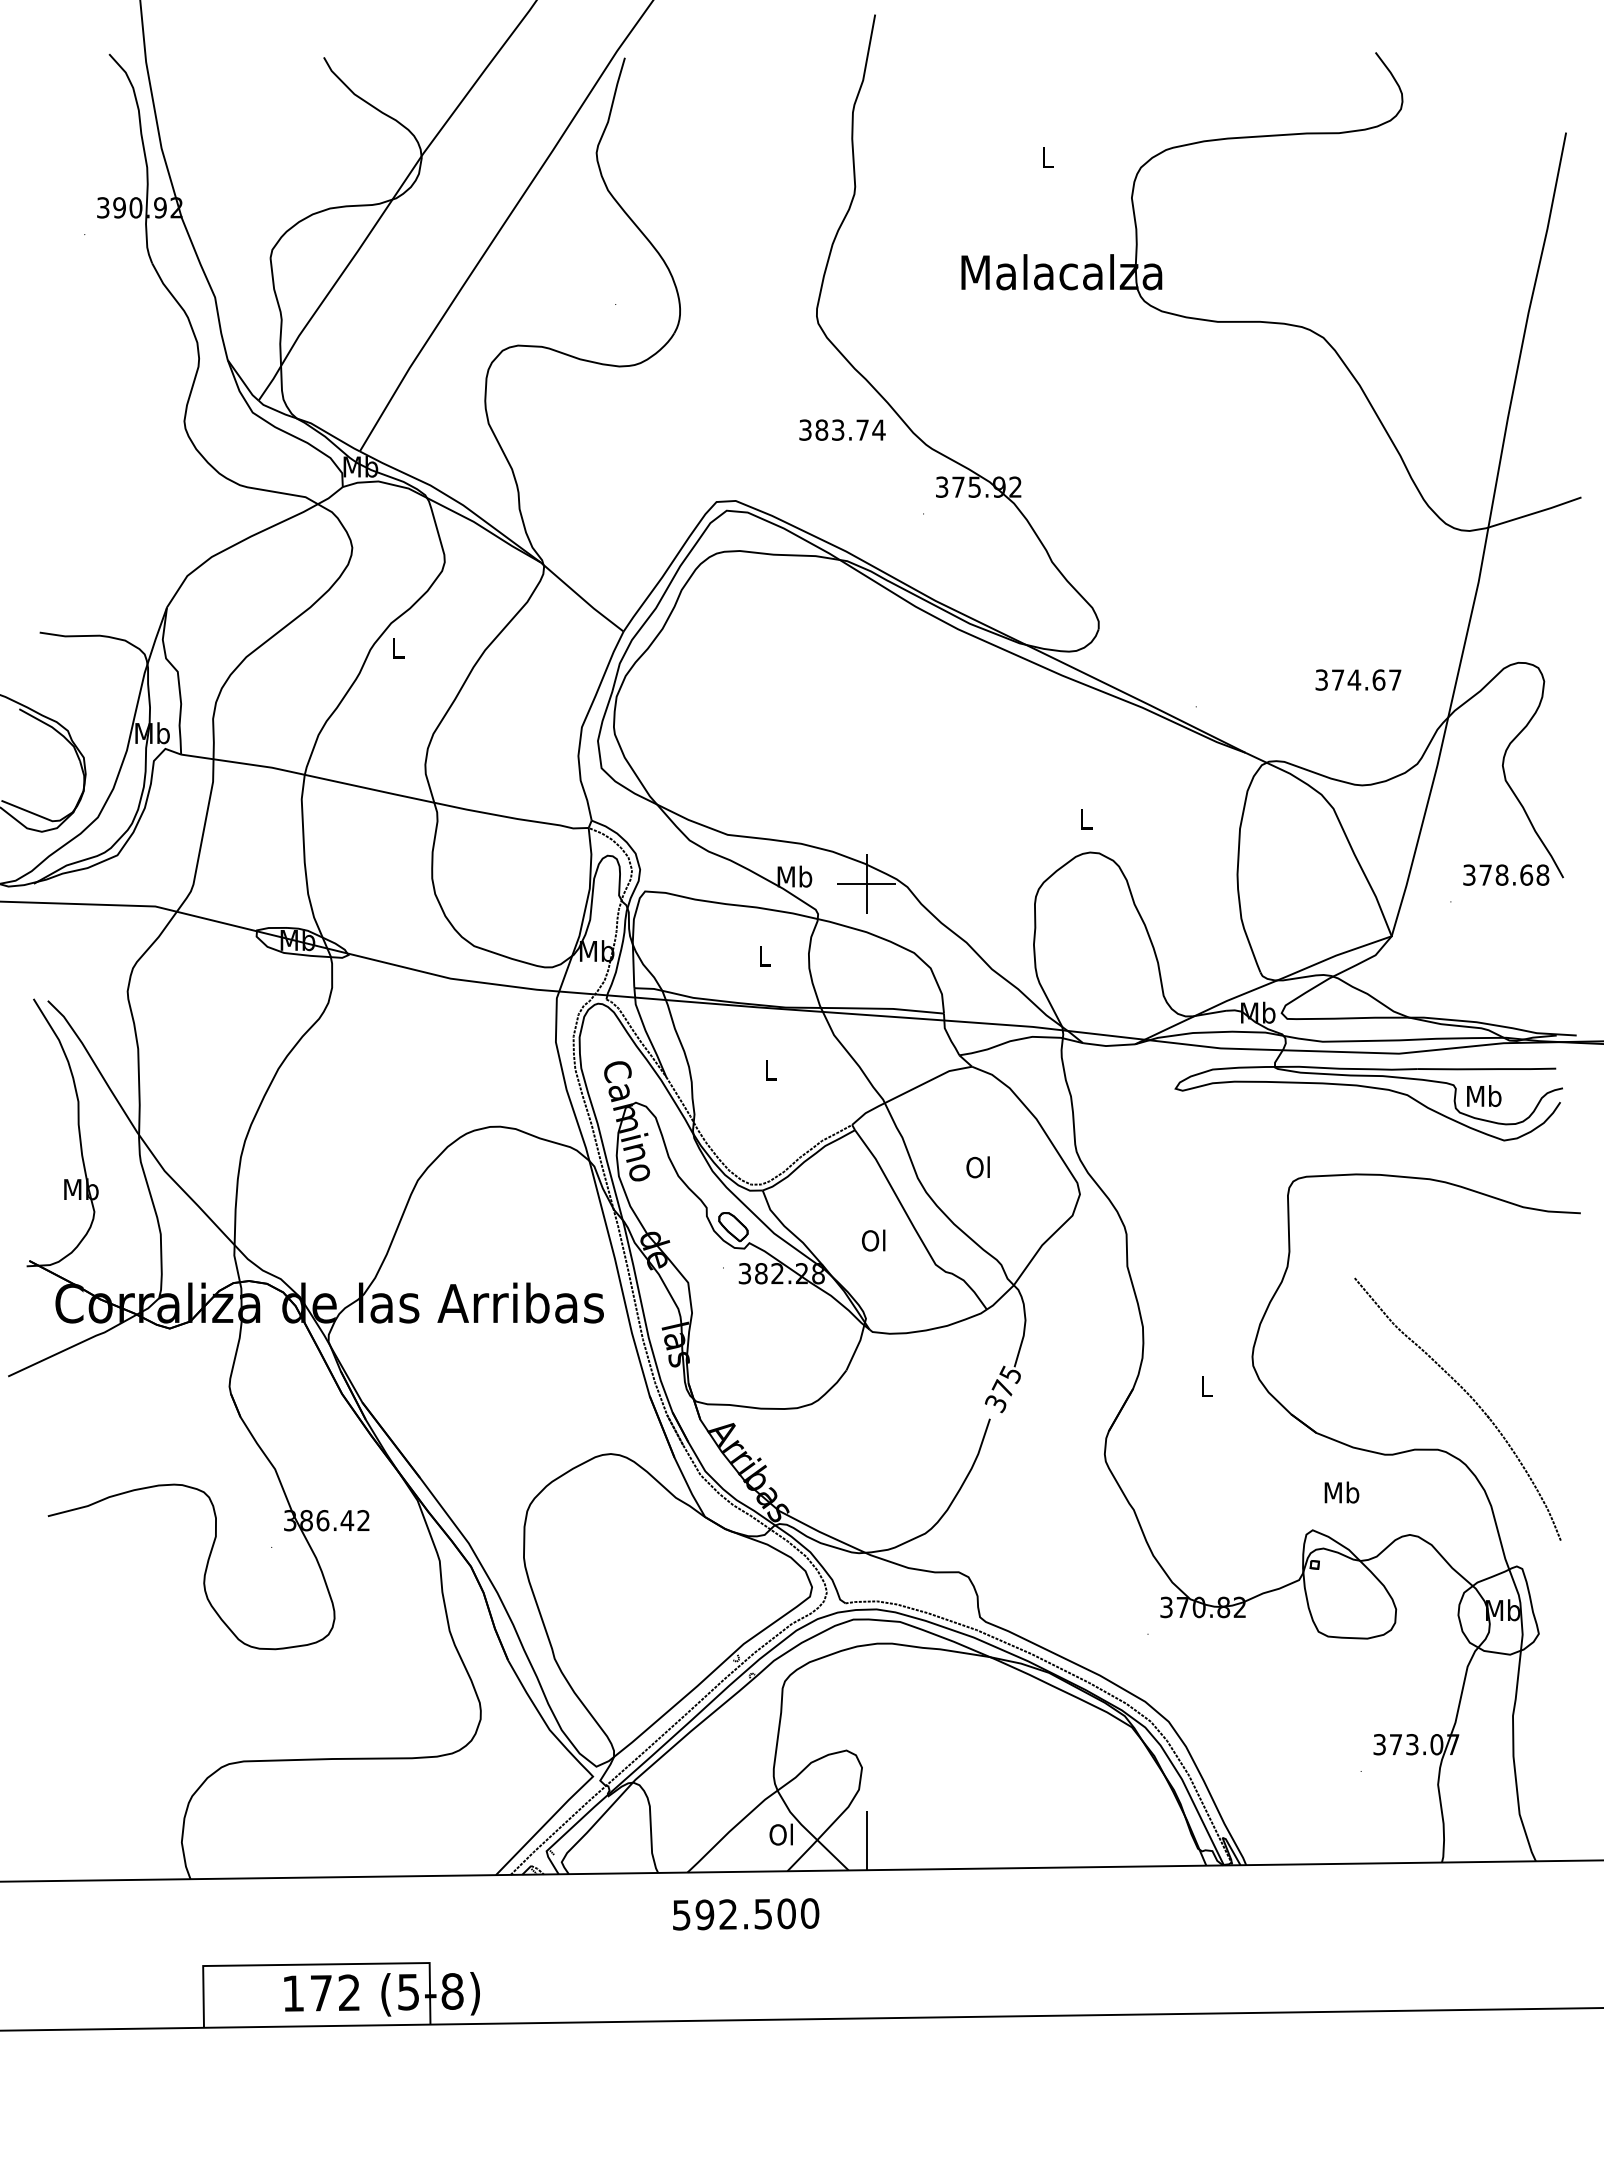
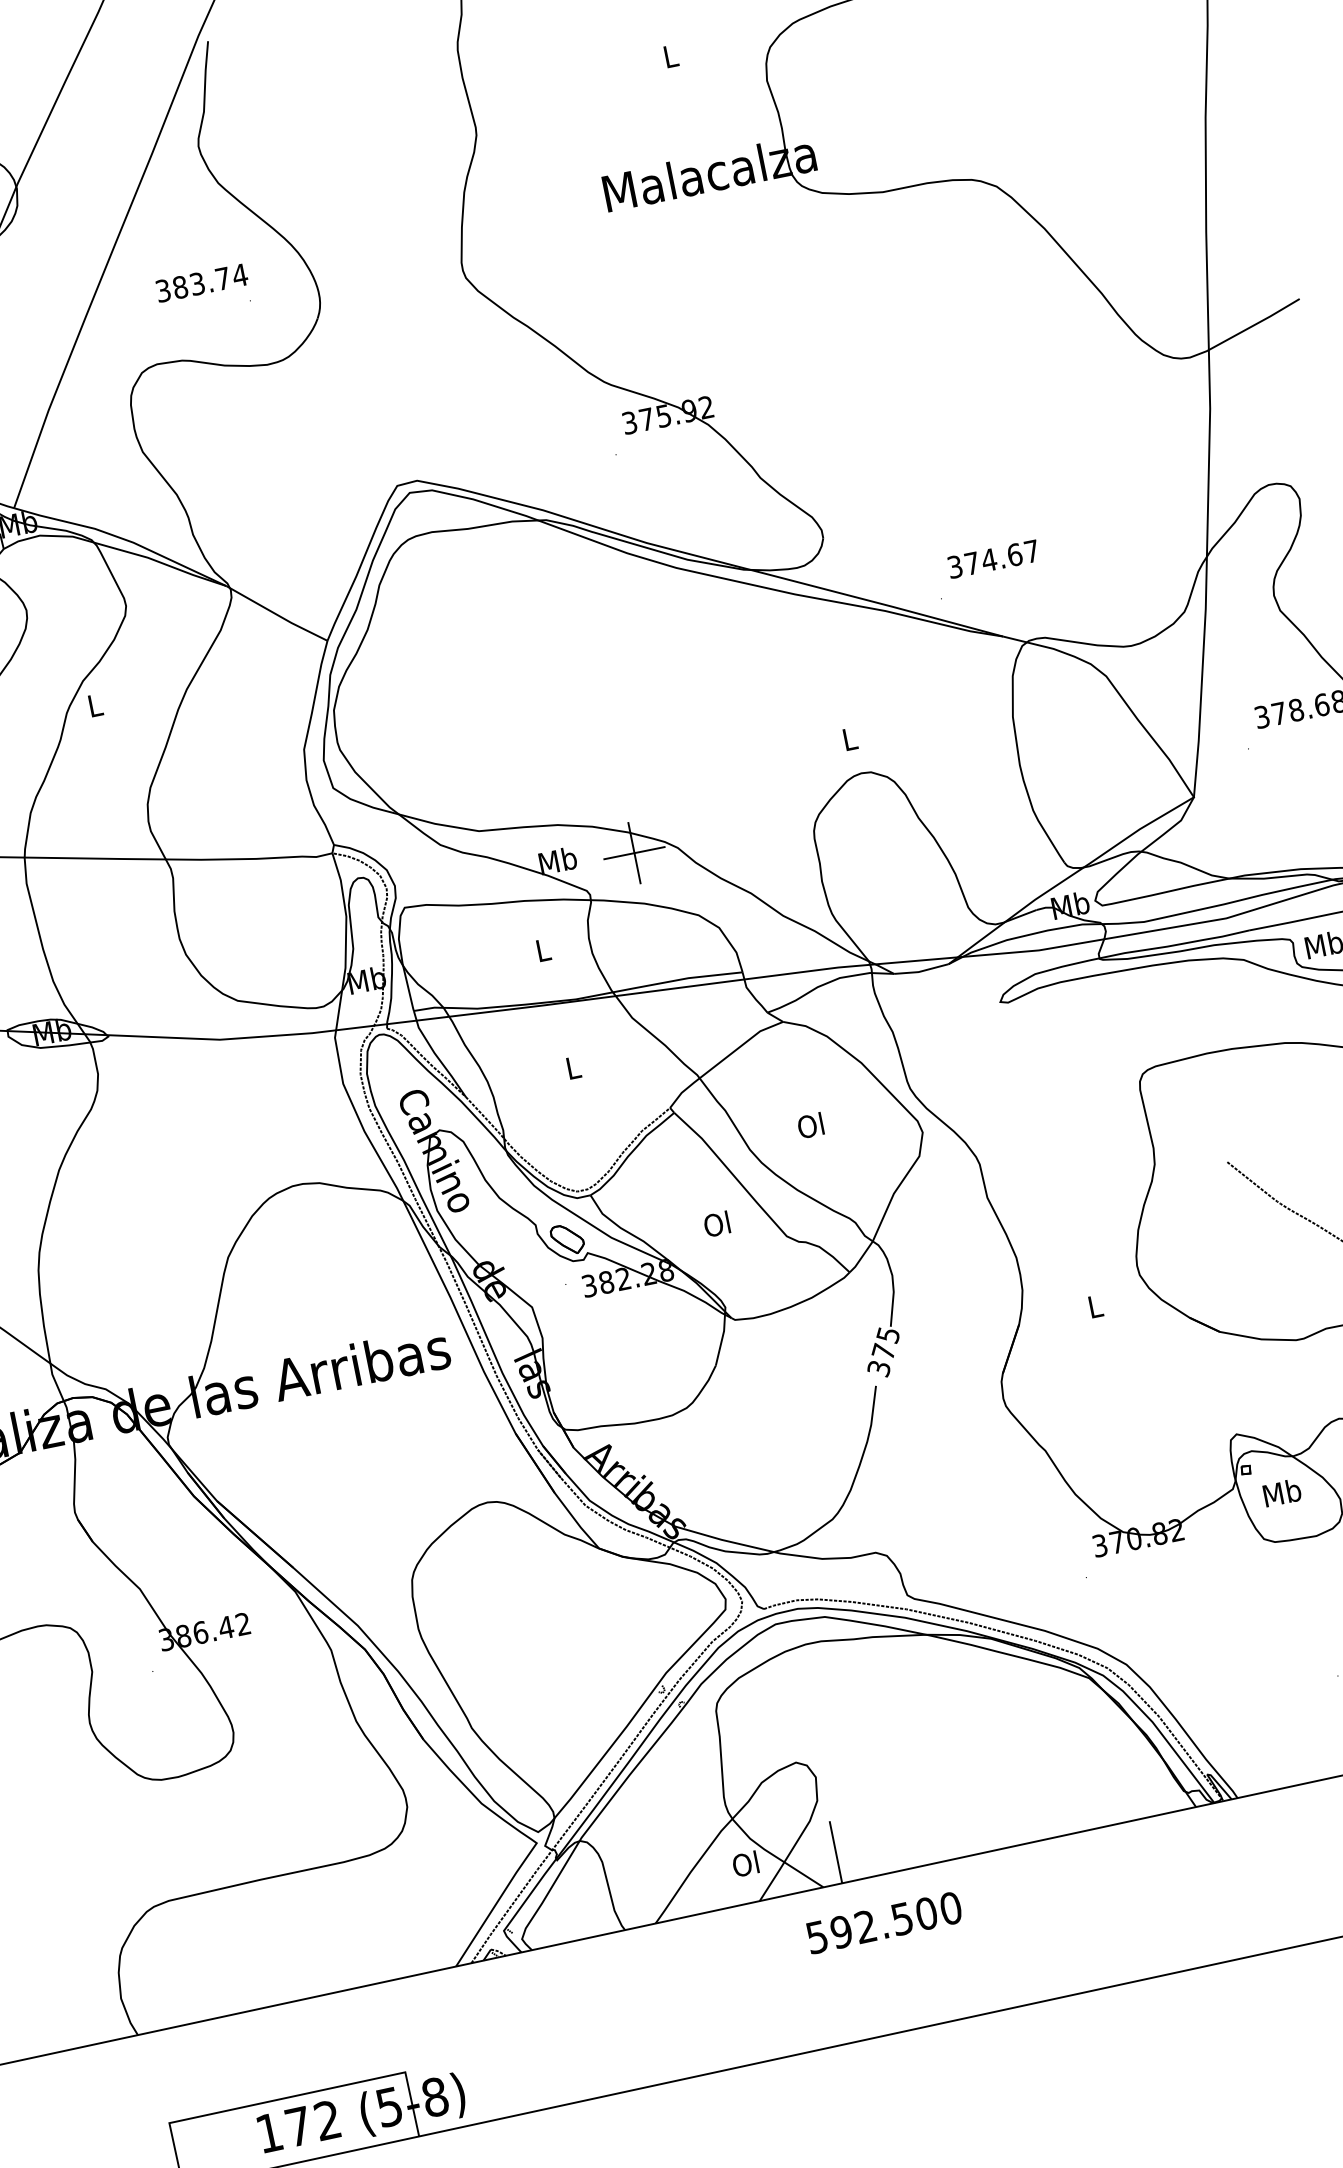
text: (842, 429) -> (201, 282), moved
text: (1358, 679) -> (993, 558), moved
text: (1341, 1492) -> (1281, 1492), moved
text: (746, 1914) -> (884, 1922), moved

